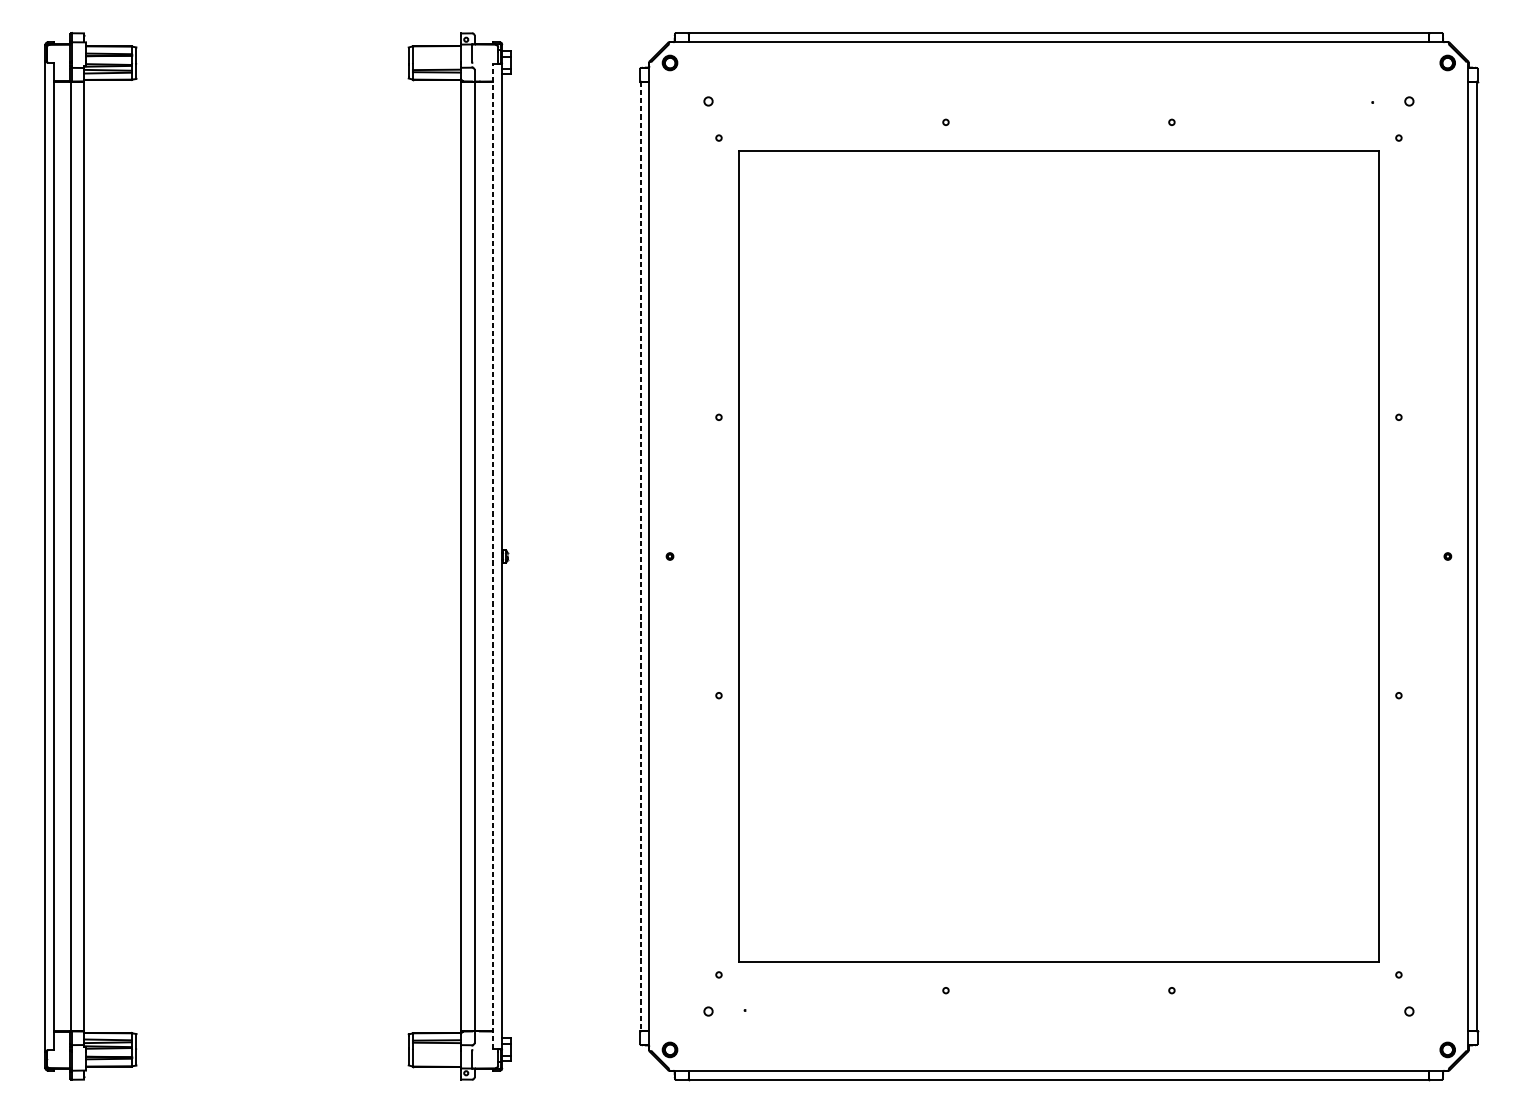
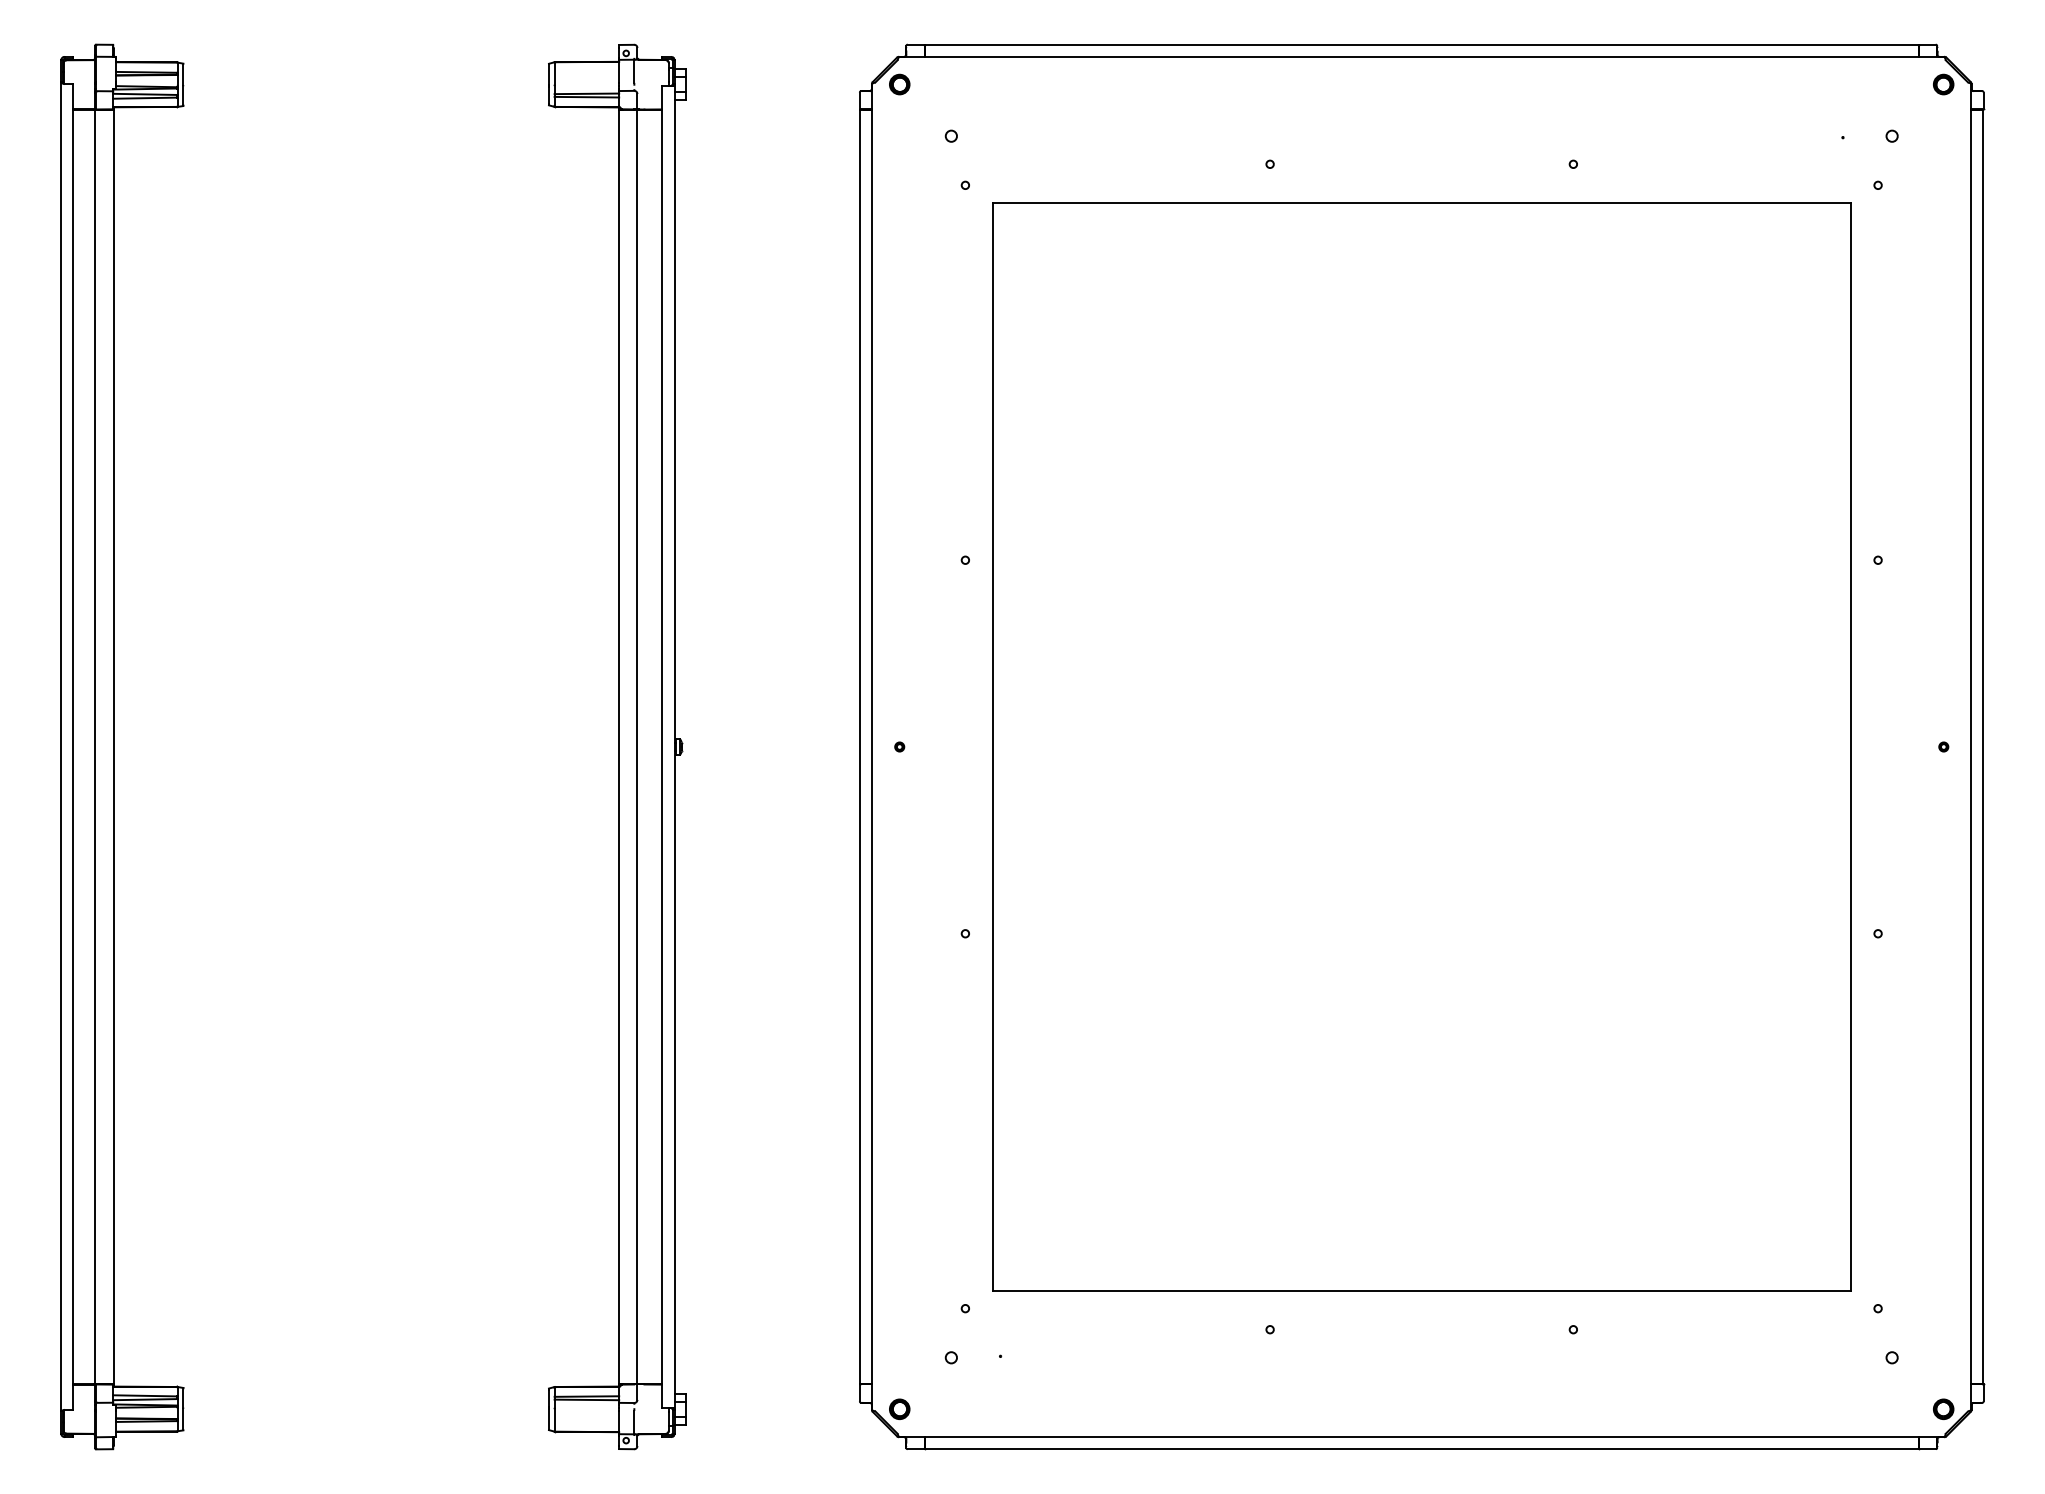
line: (493, 556) -> (662, 746), dashed -> solid
line: (640, 556) -> (860, 747), dashed -> solid

